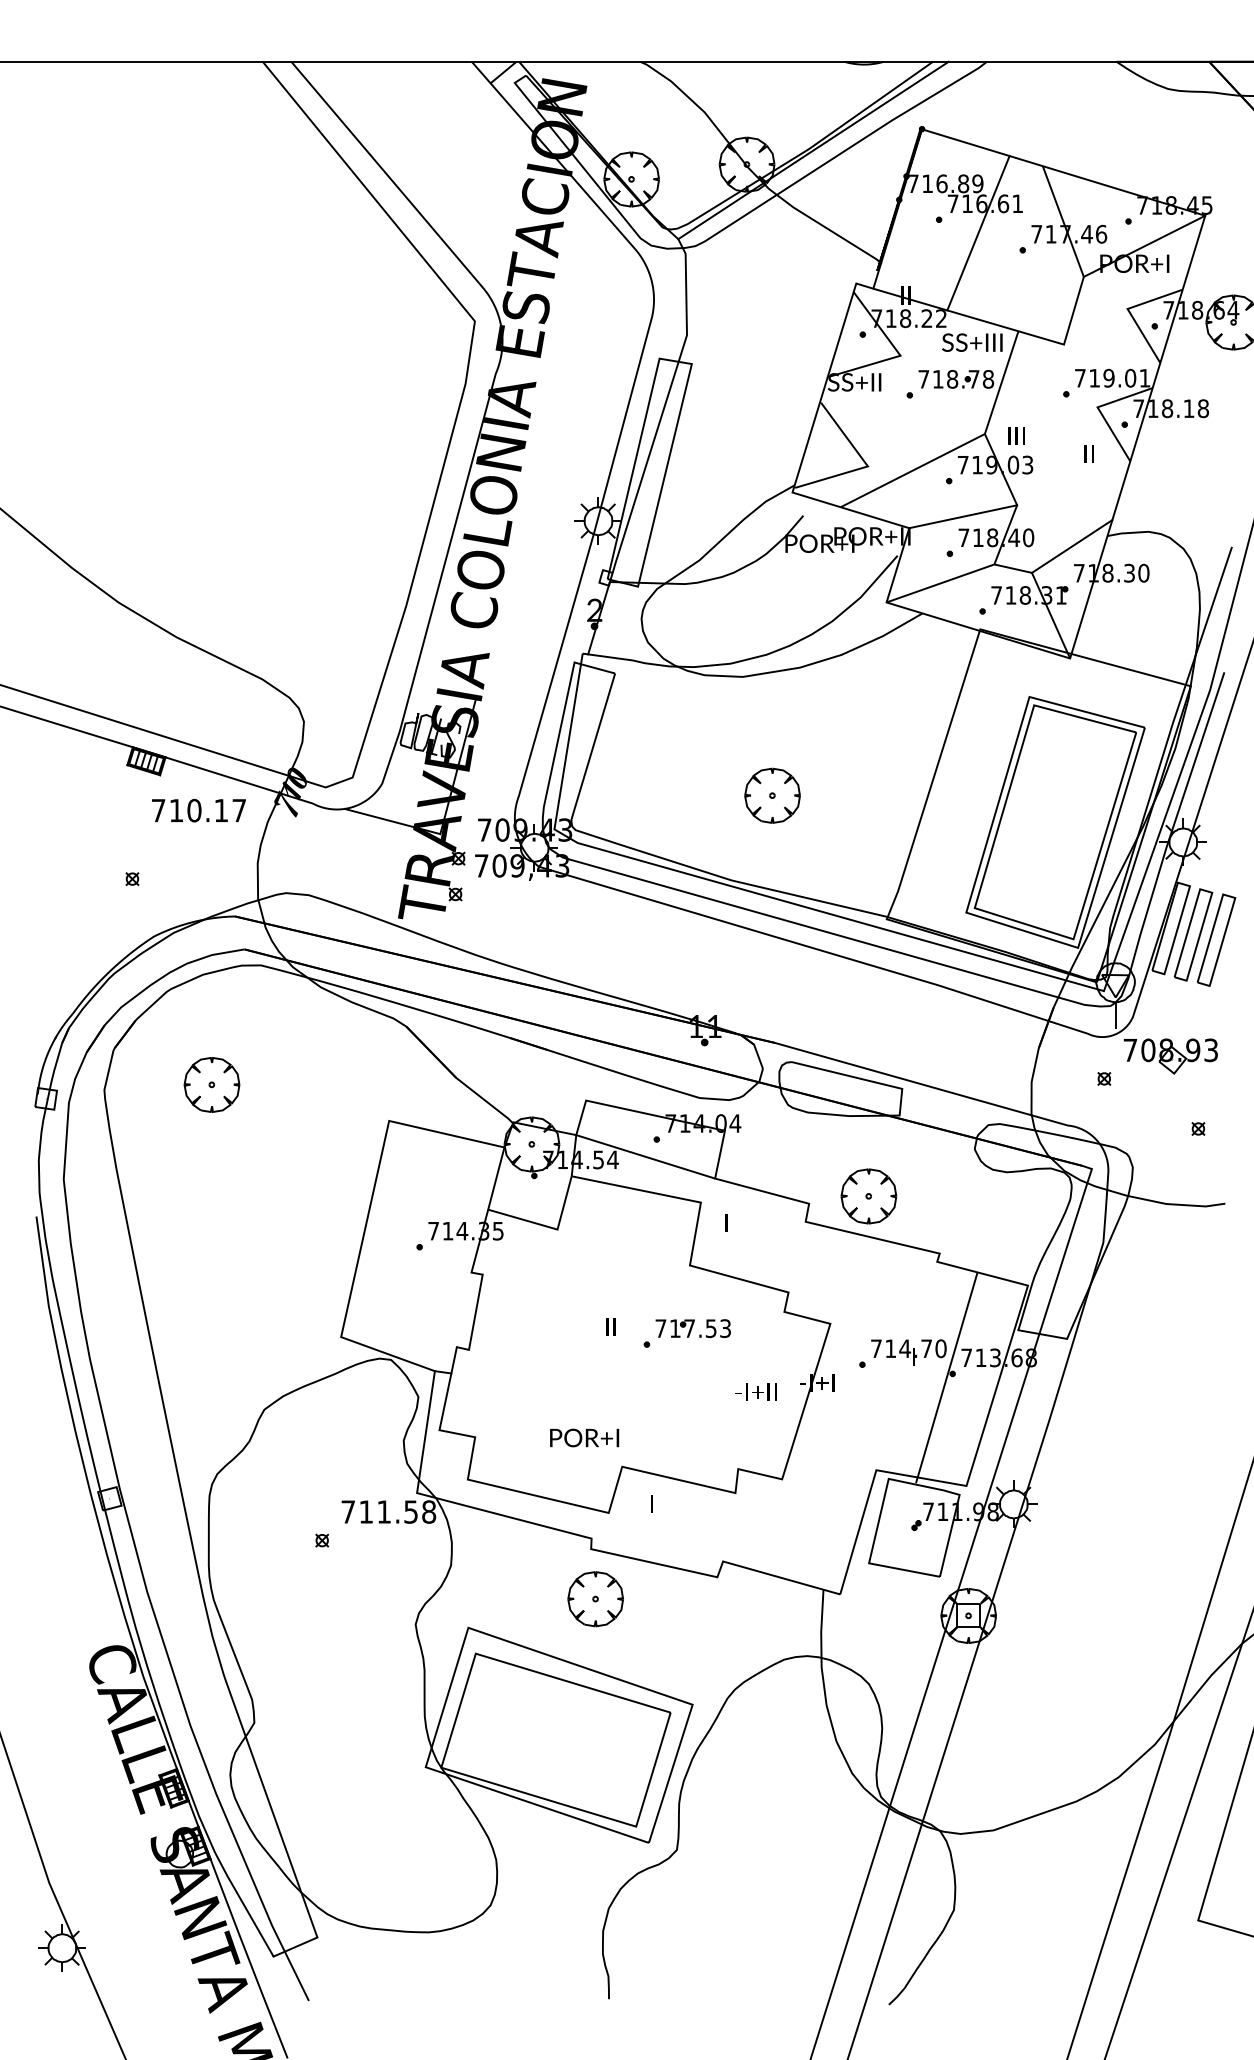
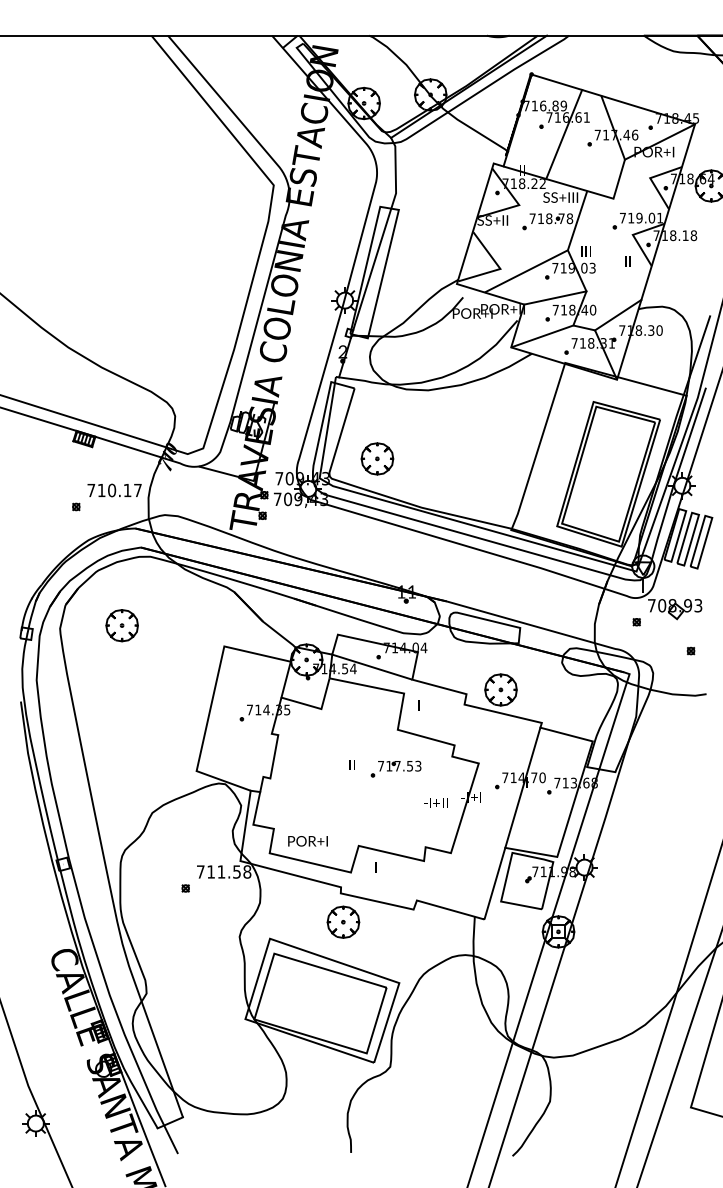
part: (772, 795) -> (377, 458), moved
text: (198, 810) -> (114, 490), moved
line: (946, 1377) -> (522, 787), moved
text: (583, 1438) -> (307, 841), moved

